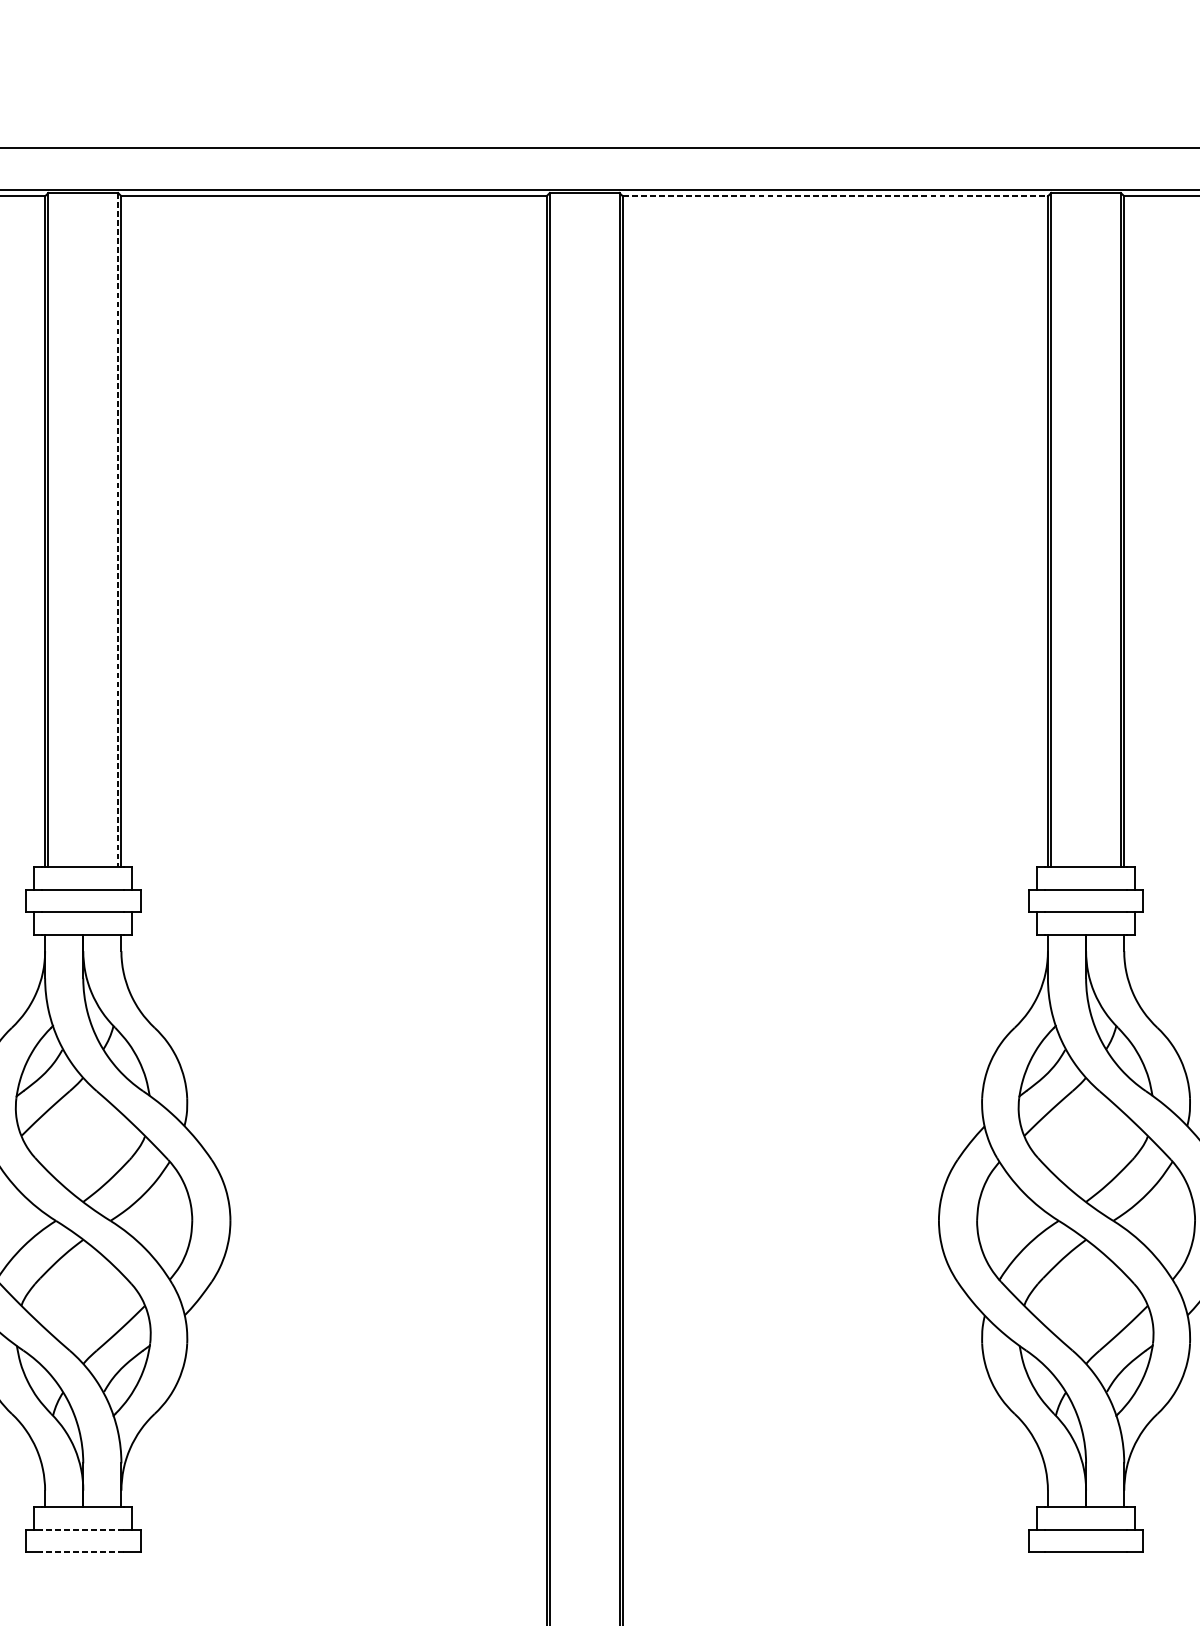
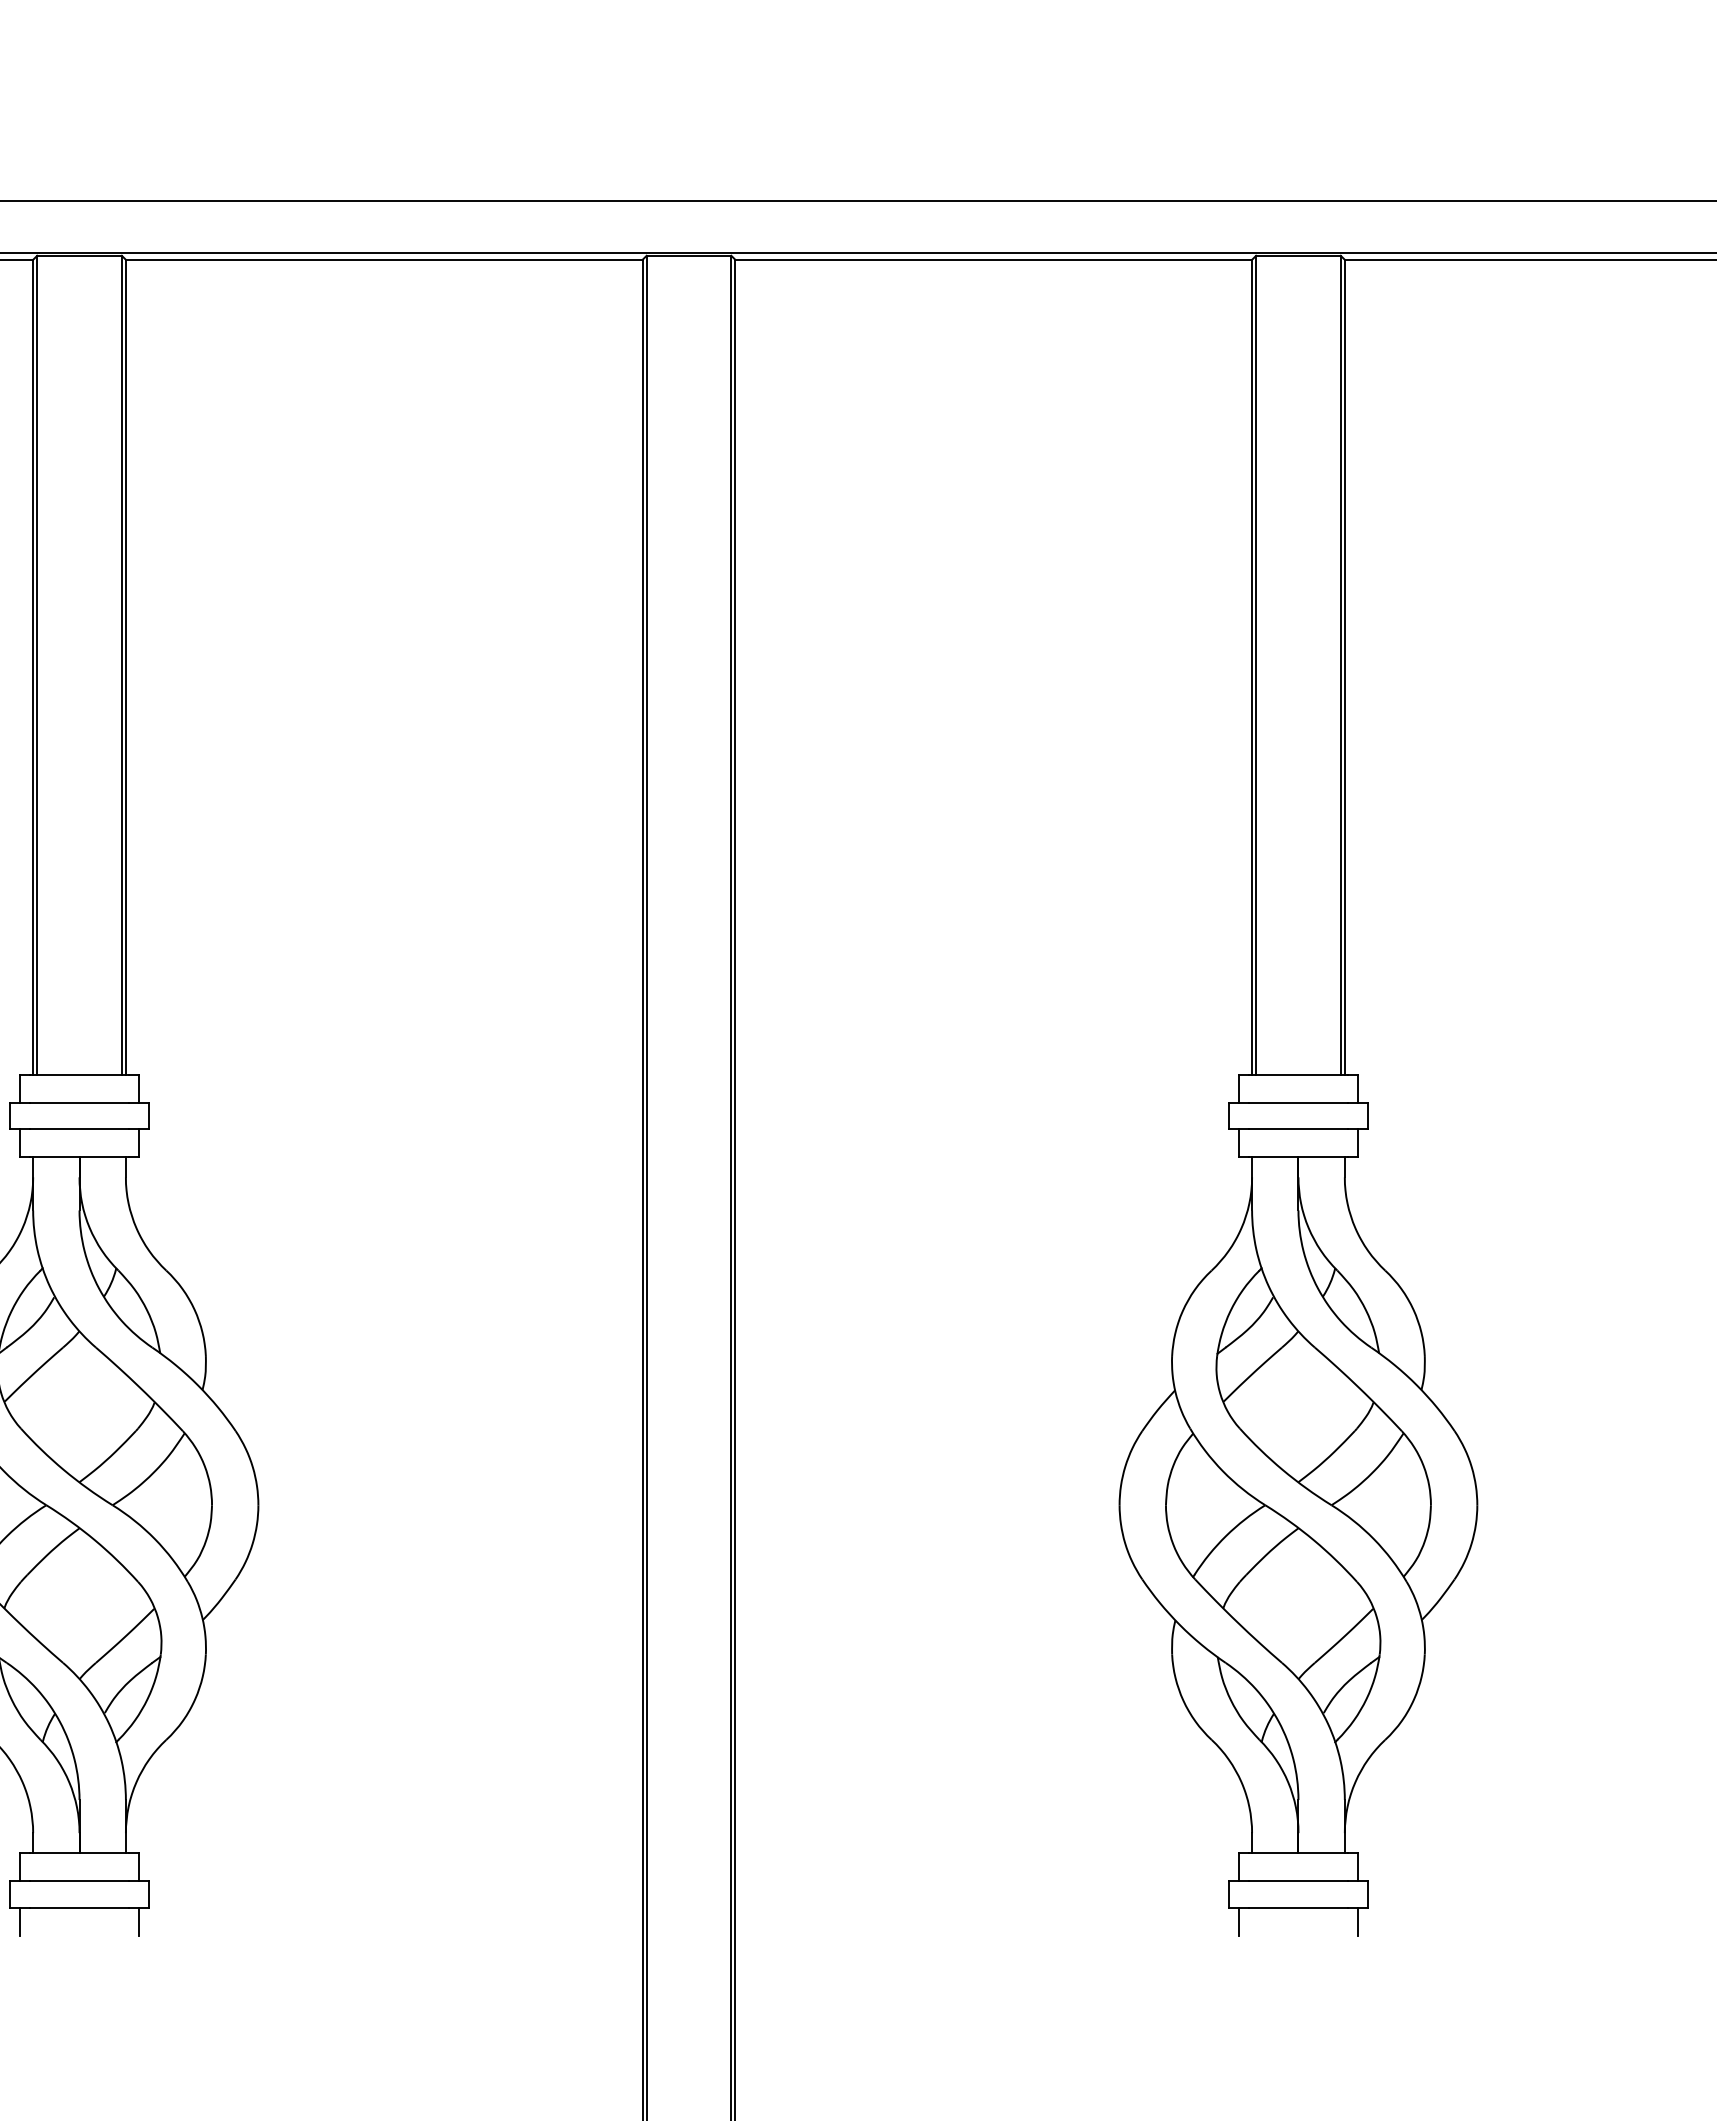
line: (836, 196) -> (994, 259), dashed -> solid
line: (117, 530) -> (121, 665), dashed -> solid
line: (83, 1530) -> (79, 1881), dashed -> solid
line: (83, 1551) -> (79, 1907), dashed -> solid
line: (33, 1563) -> (19, 1921), added
line: (132, 1563) -> (139, 1921), added
line: (1036, 1563) -> (1238, 1921), added
line: (1135, 1563) -> (1358, 1921), added

